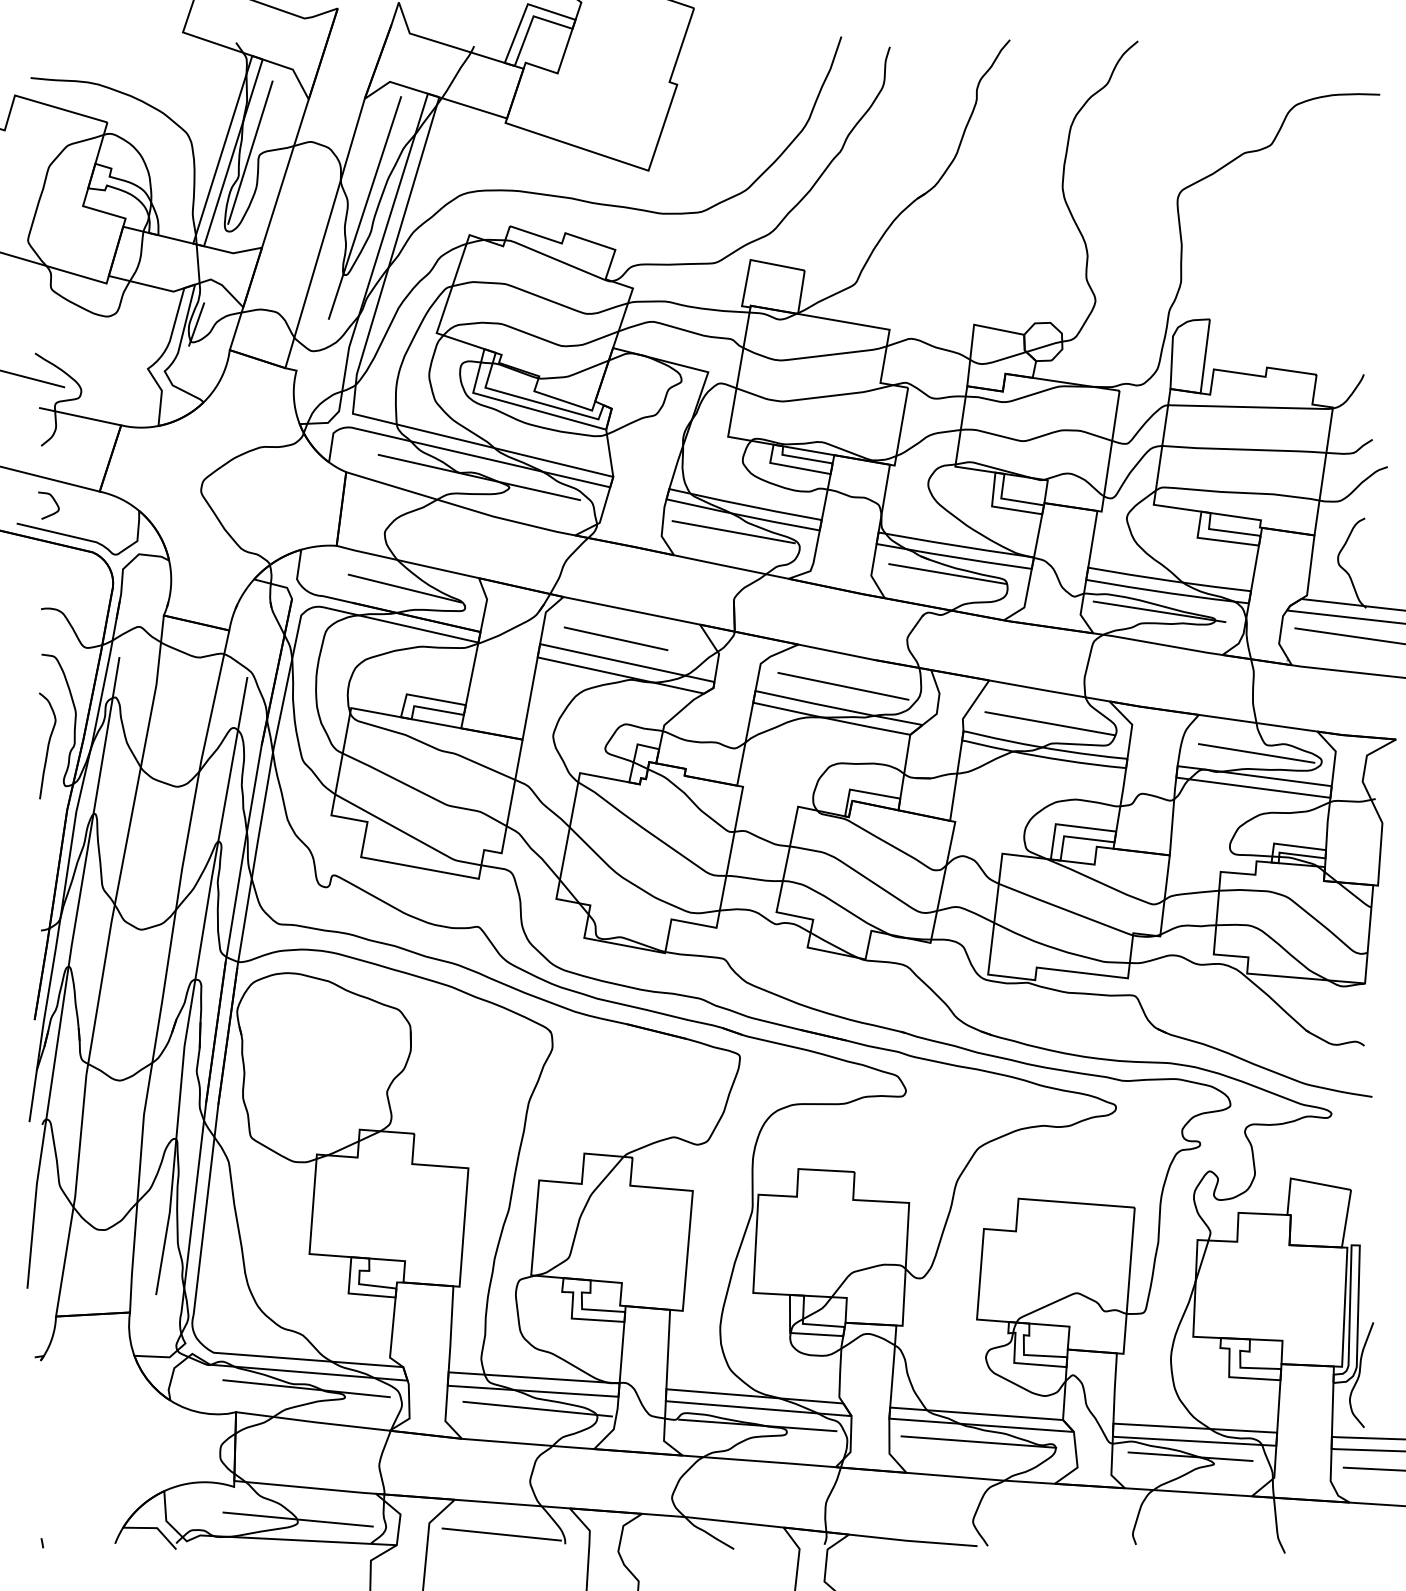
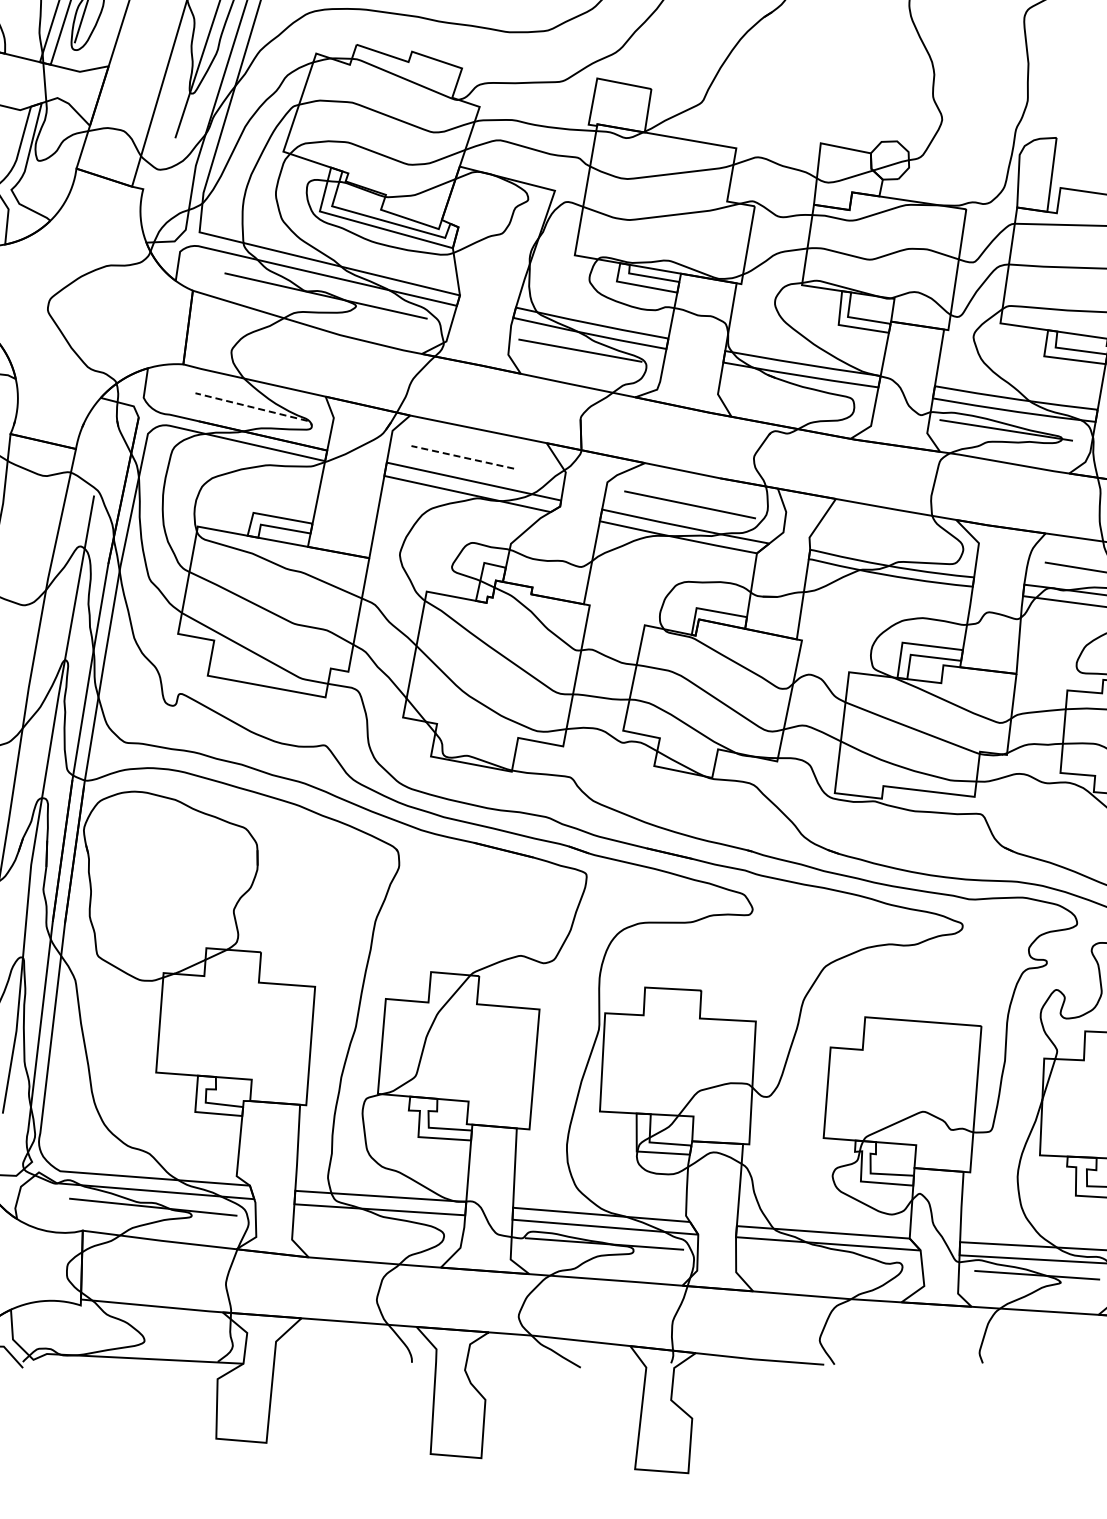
line: (196, 324) -> (43, 143), removed
line: (947, 574) -> (794, 393), removed
line: (404, 588) -> (251, 407), solid -> dashed
line: (616, 638) -> (463, 457), solid -> dashed
line: (1049, 723) -> (896, 542), removed
line: (537, 1408) -> (384, 1227), removed
line: (978, 1441) -> (825, 1260), removed
line: (297, 1519) -> (144, 1338), removed
line: (501, 1534) -> (348, 1353), removed

